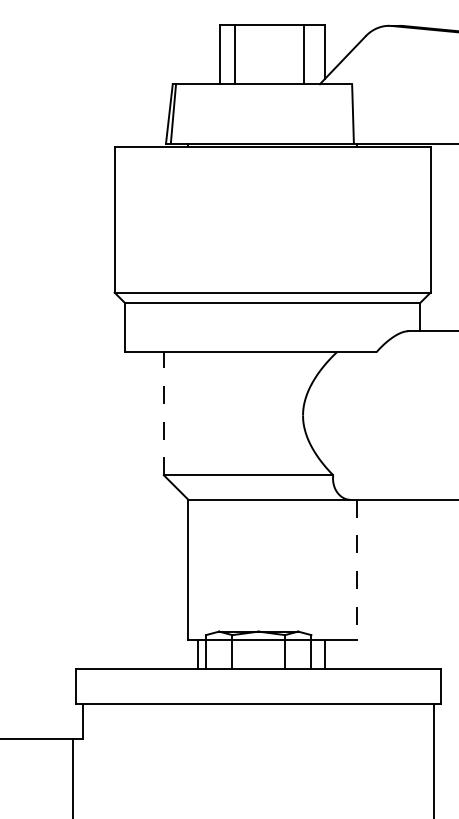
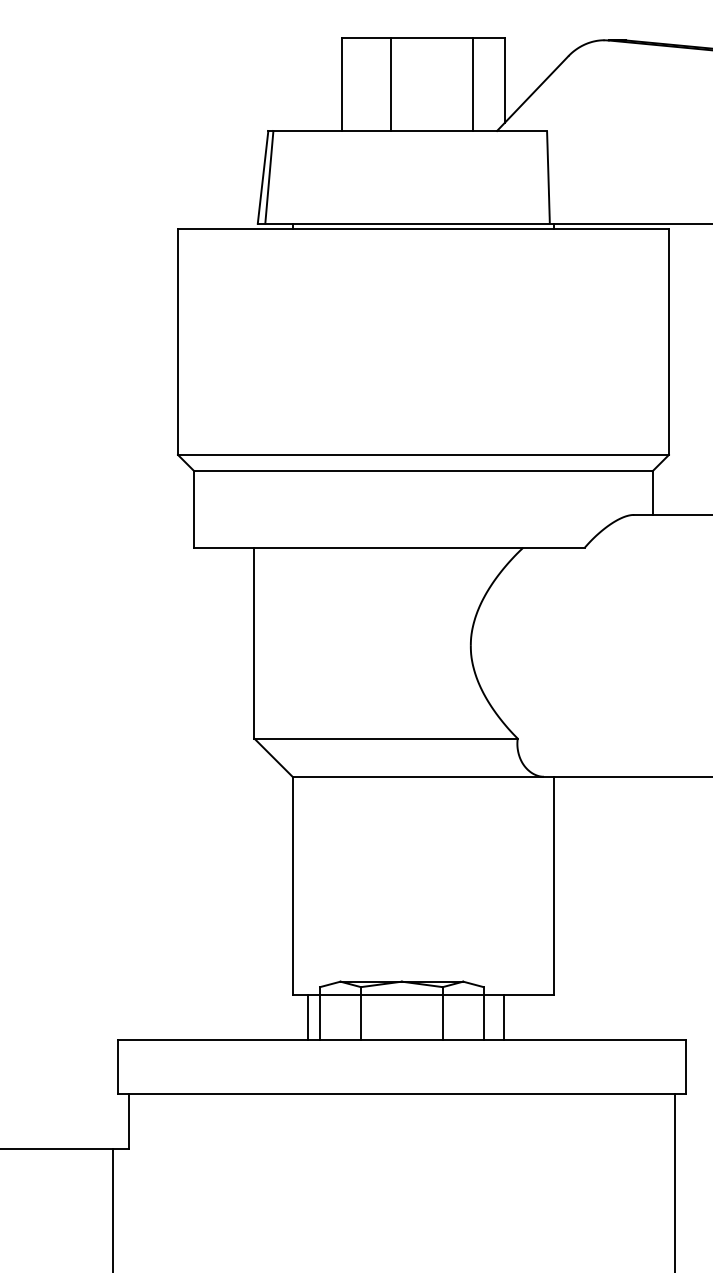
line: (235, 54) -> (392, 84), moved
line: (163, 413) -> (253, 642), dashed -> solid
line: (356, 570) -> (553, 886), dashed -> solid

